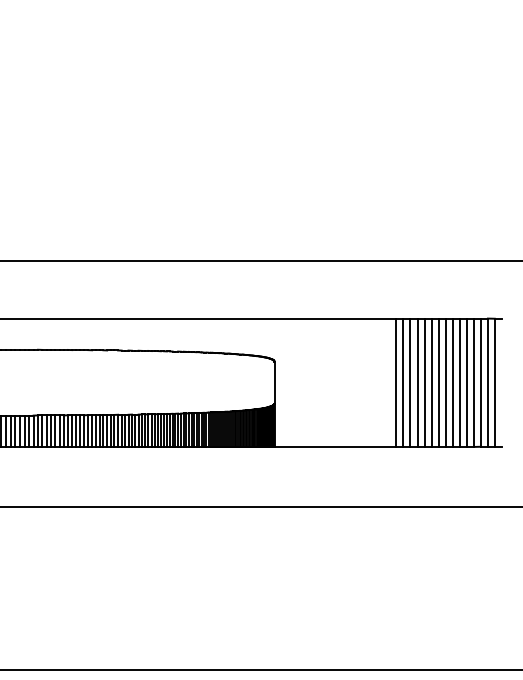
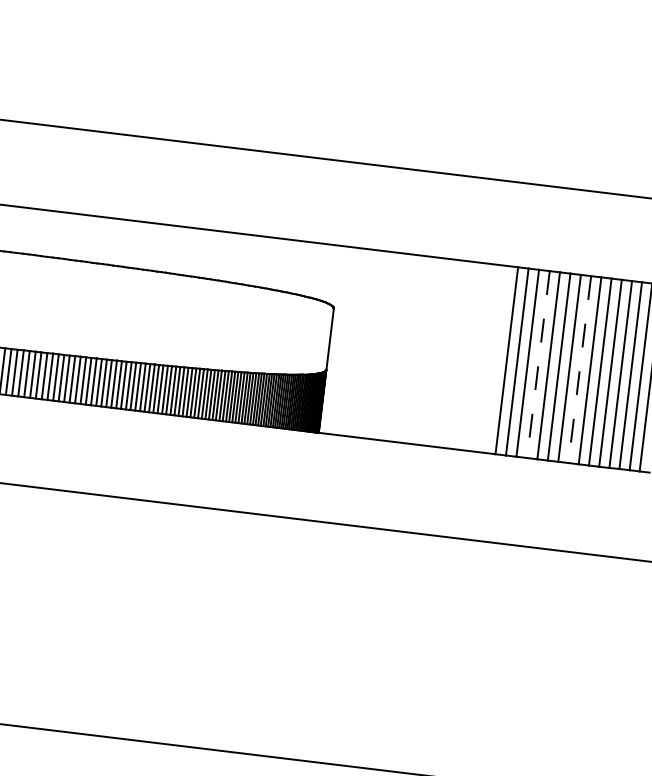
line: (417, 383) -> (538, 365), solid -> dashed
line: (446, 383) -> (580, 370), solid -> dashed

